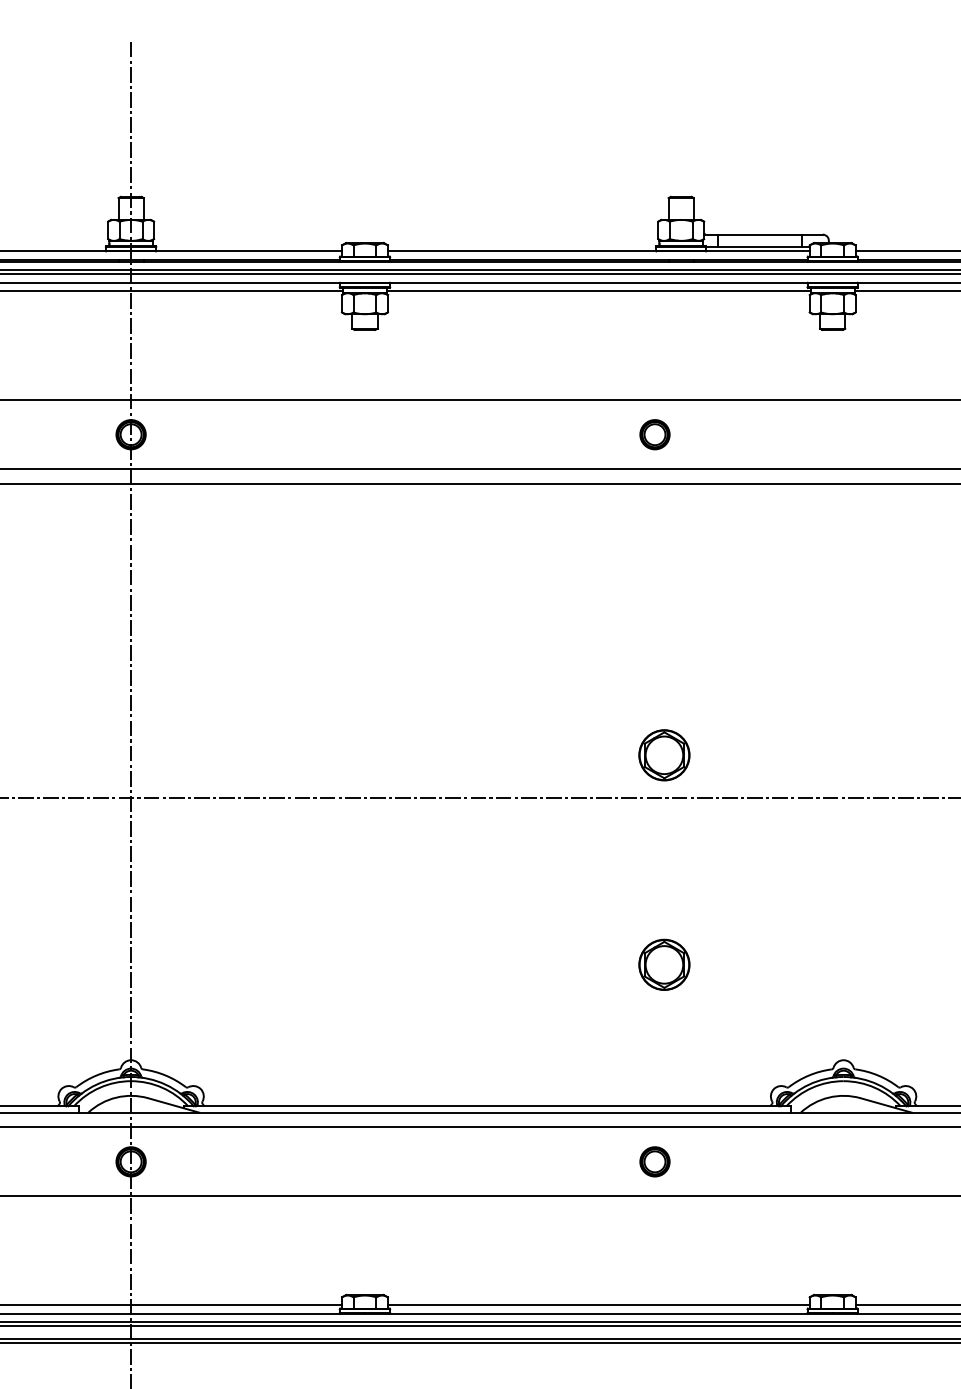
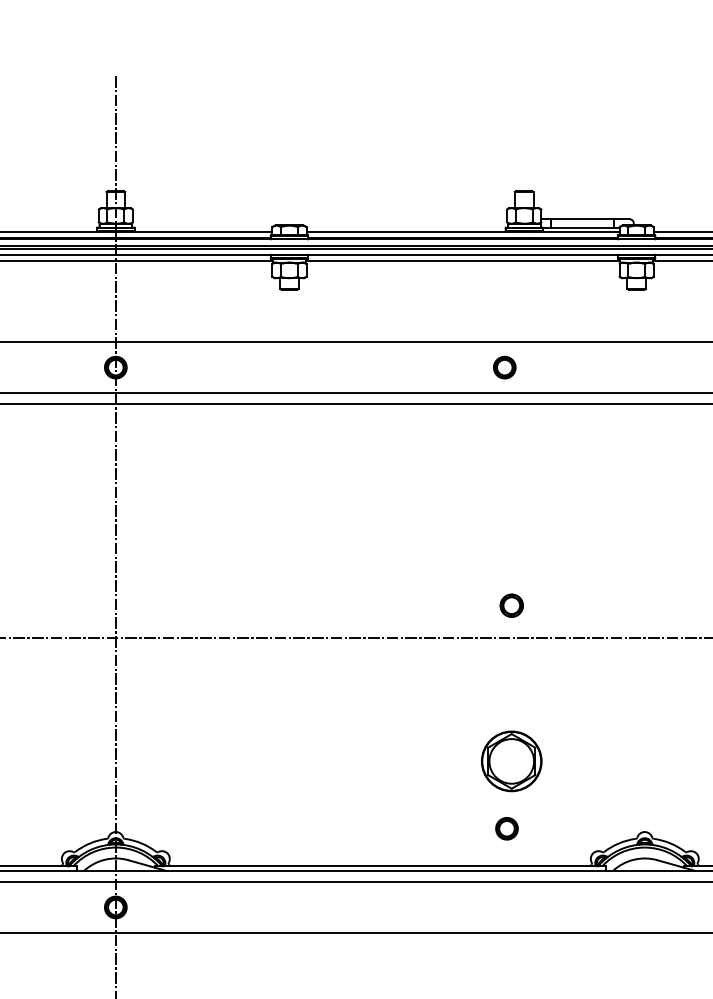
part: (664, 755) -> (511, 605), size x0.6
part: (664, 964) -> (511, 760), size x1.6
part: (654, 1161) -> (506, 828), moved

